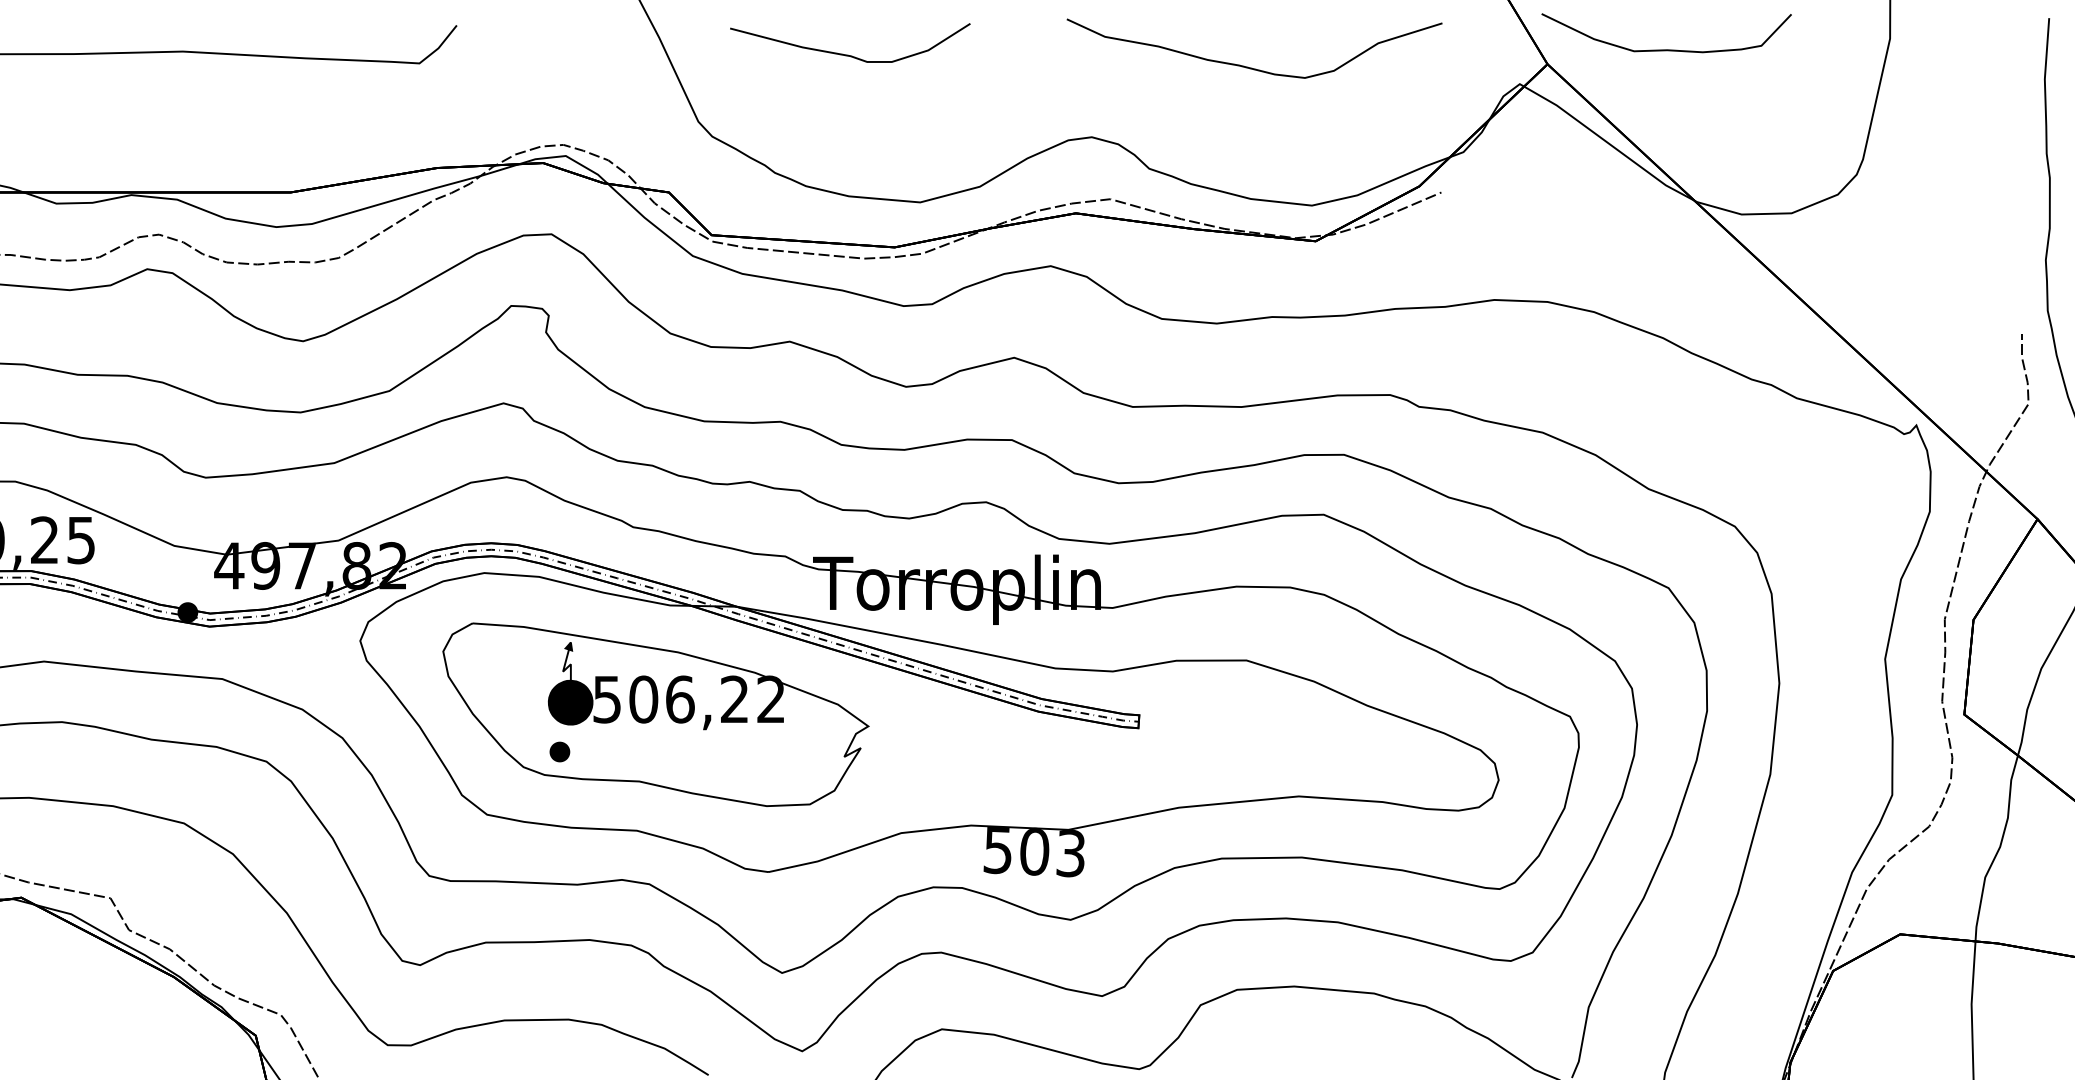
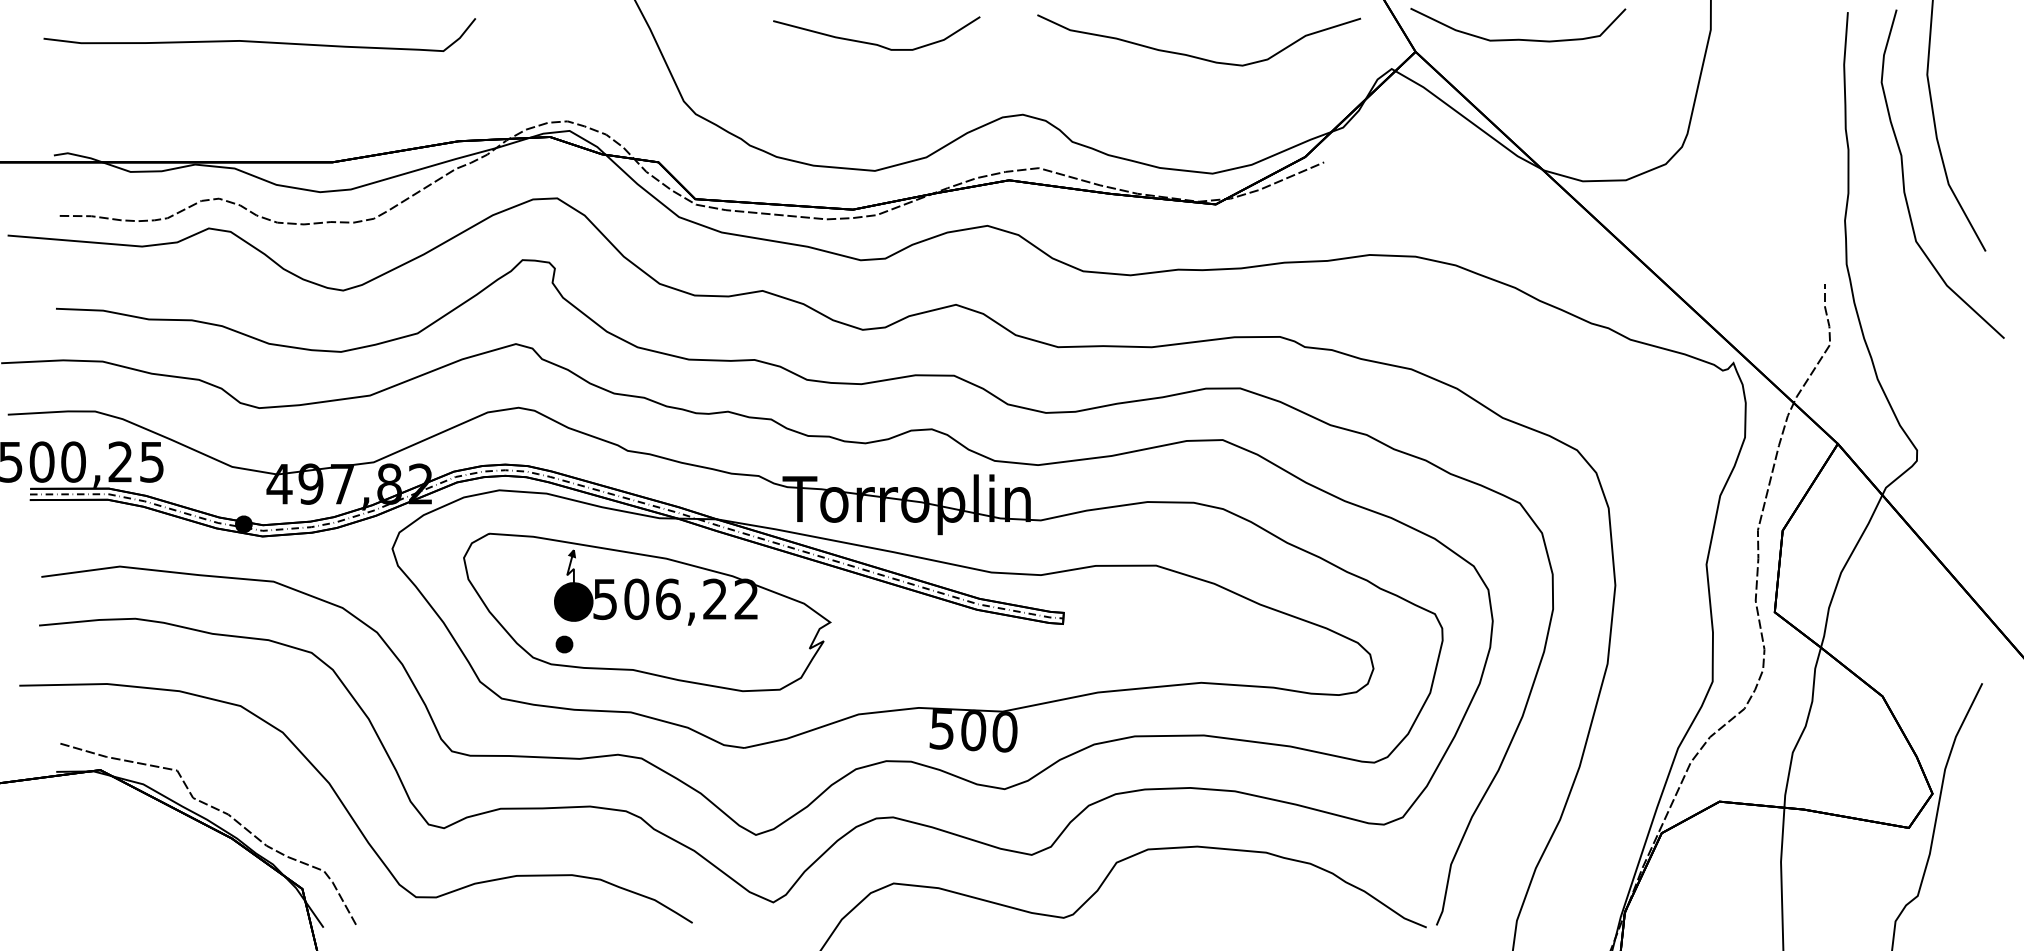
curve: (850, 54) -> (876, 43), moved
curve: (1252, 67) -> (1197, 56), moved
text: (1070, 854) -> (1004, 732), 503 -> 500

